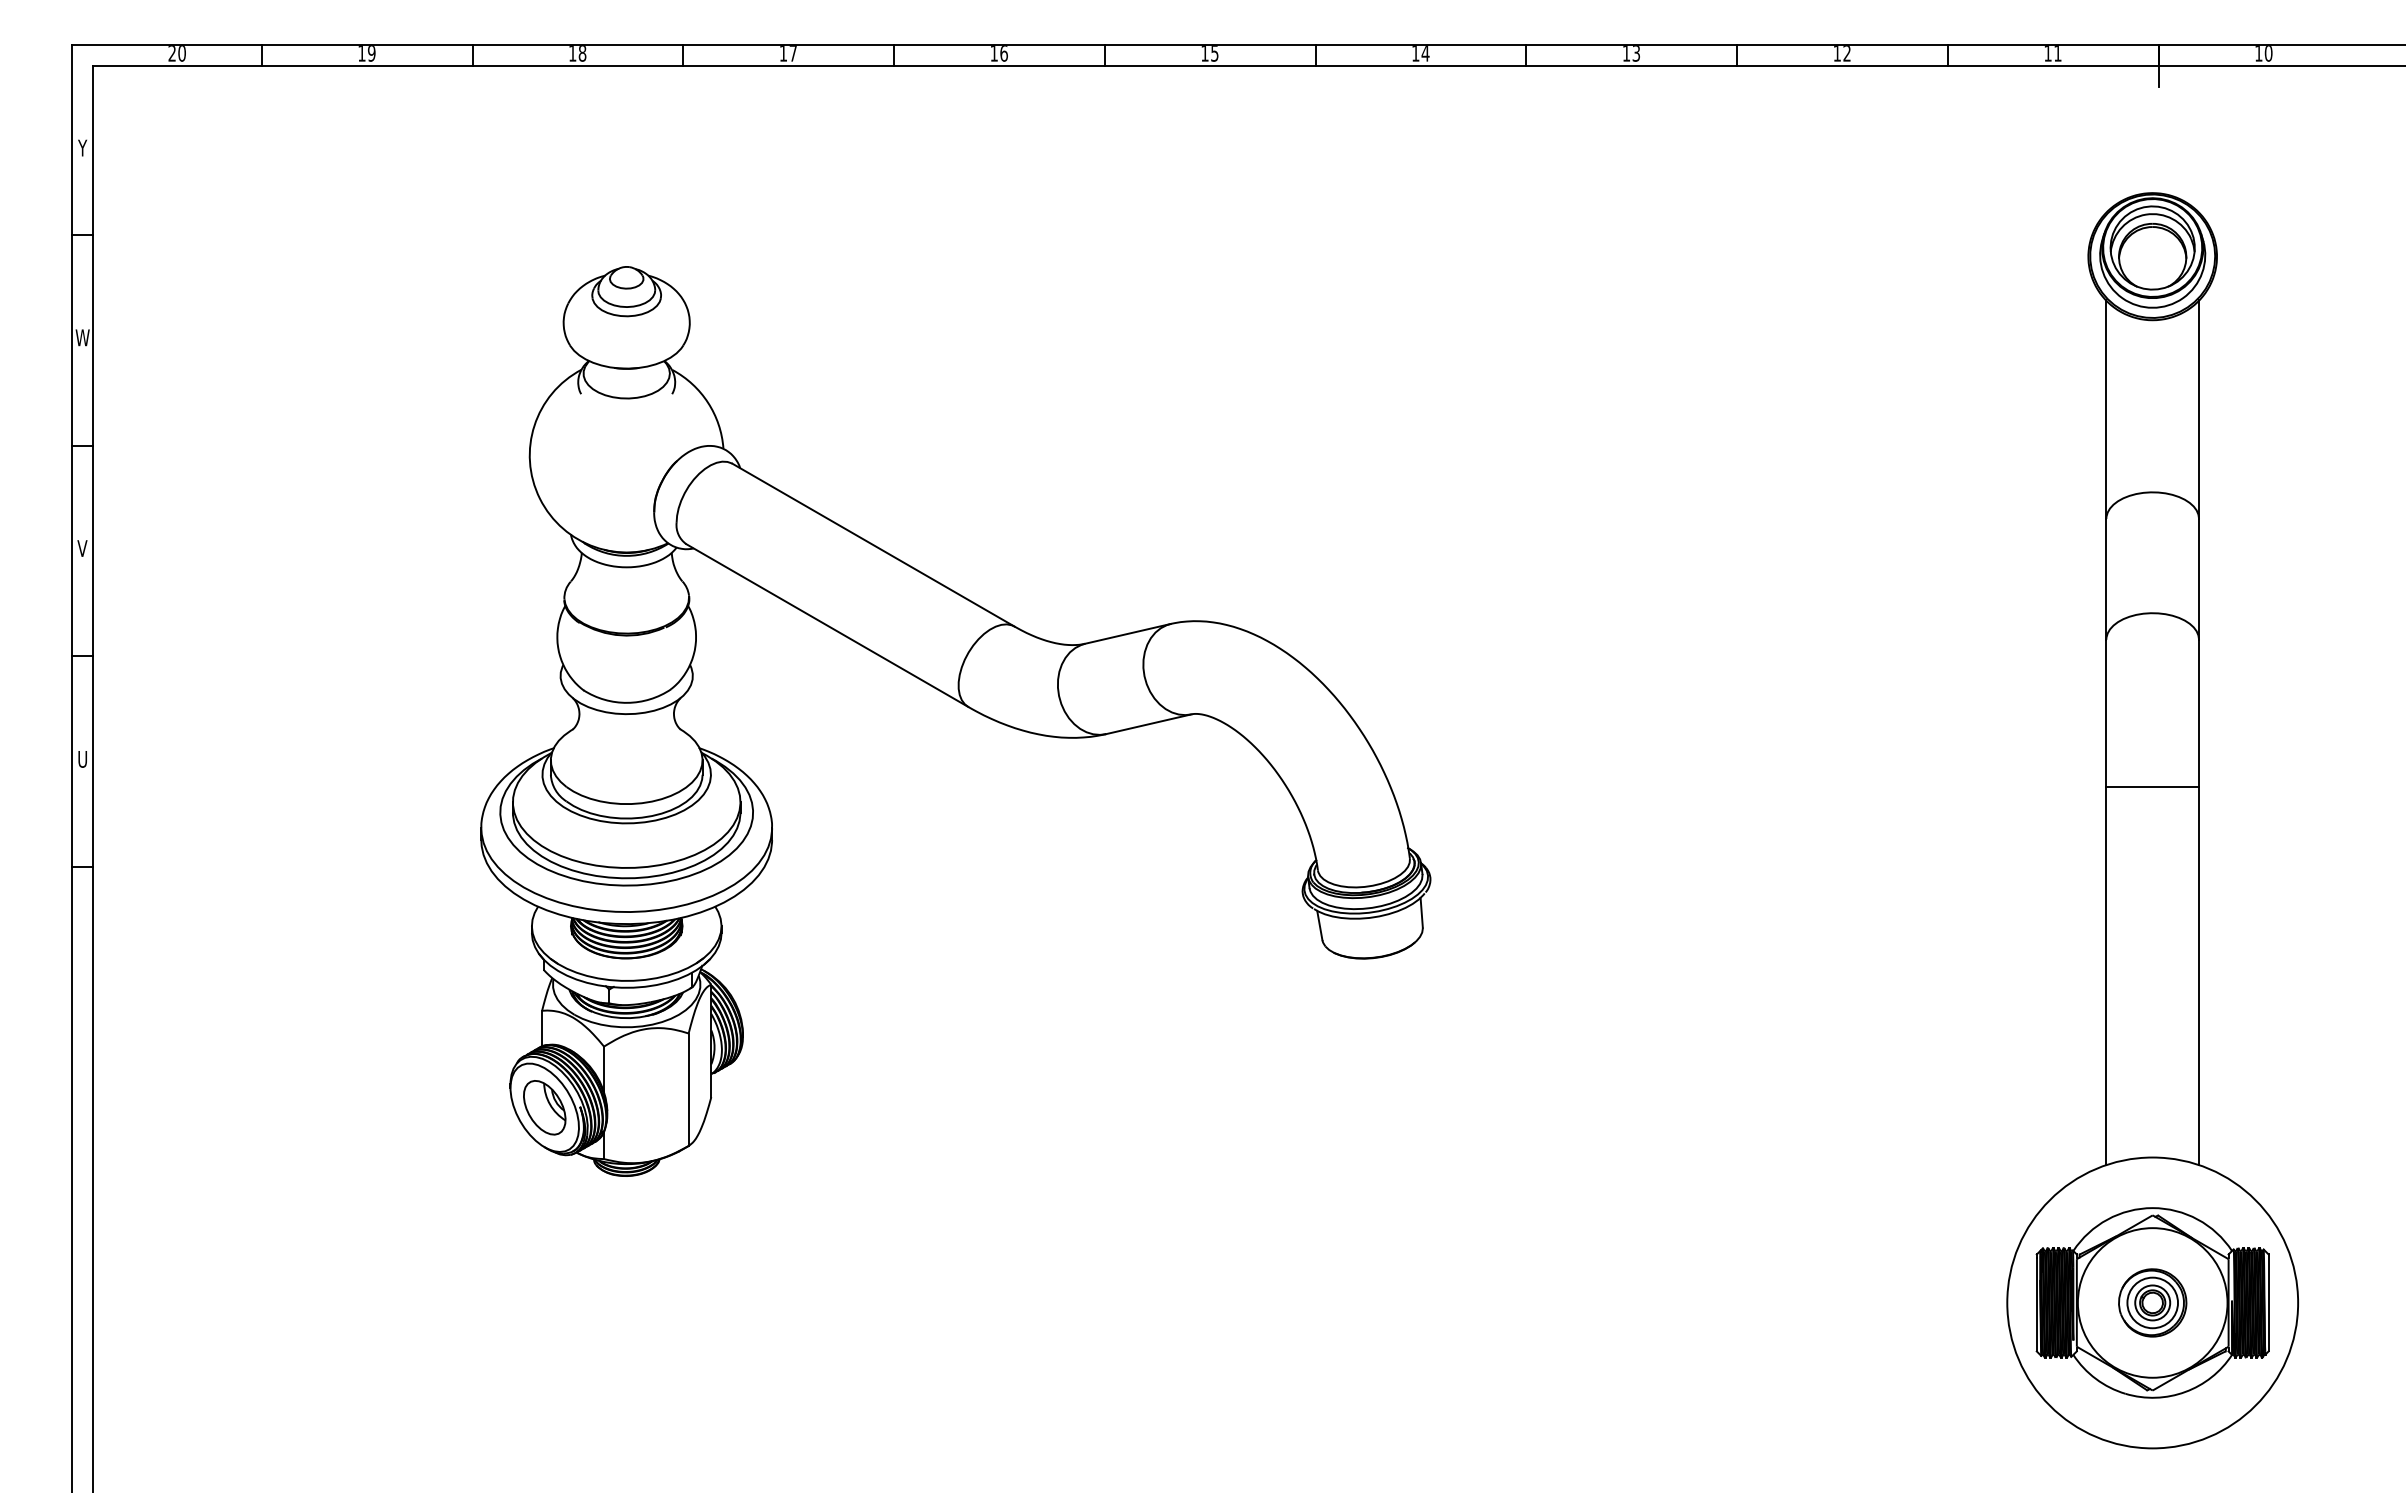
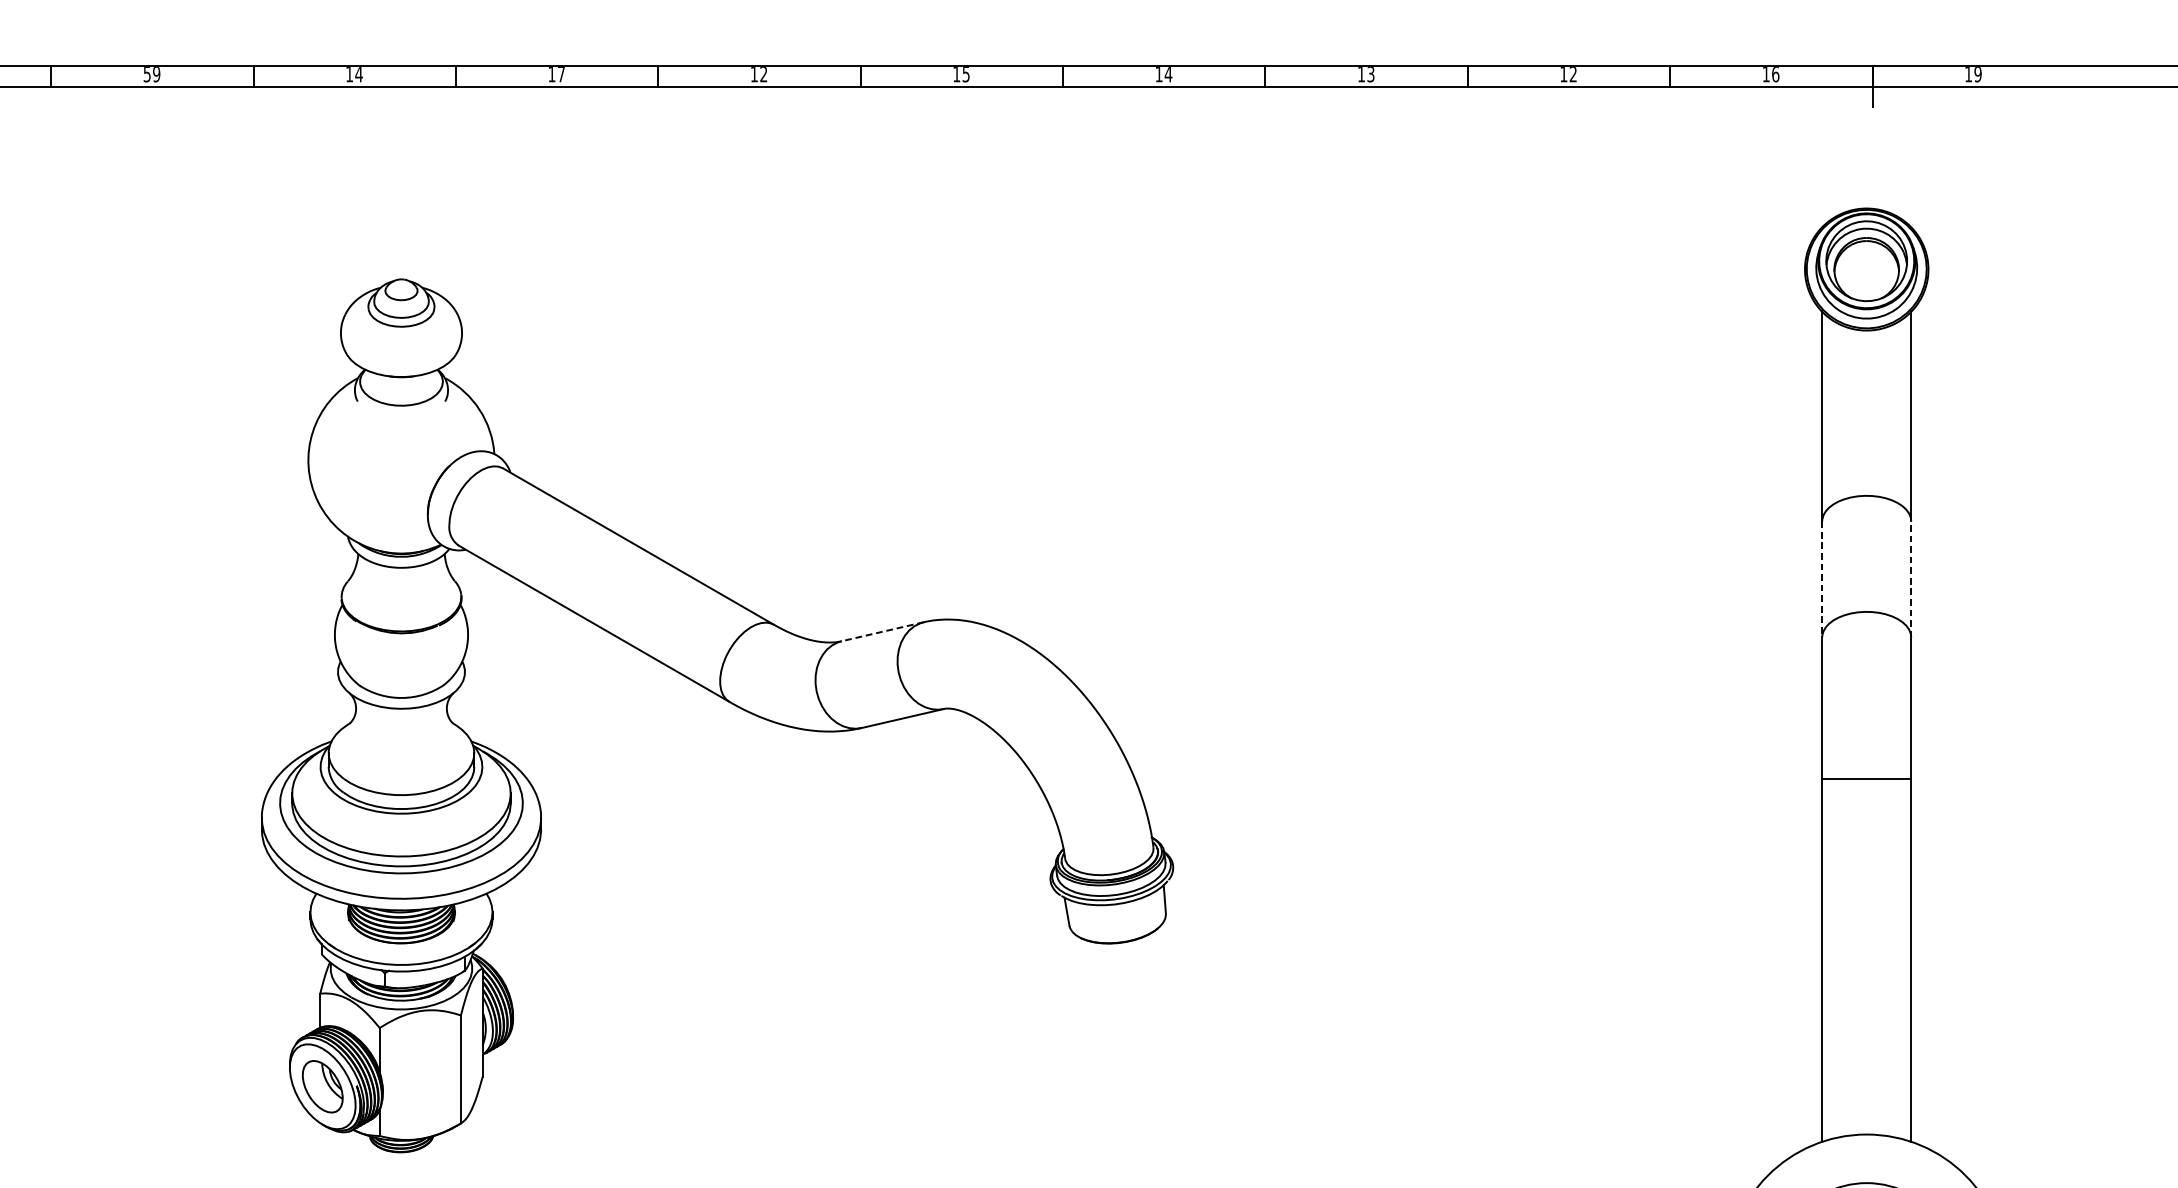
text: (361, 53) -> (146, 74), 19 -> 59
text: (582, 53) -> (359, 74), 18 -> 14
text: (1003, 53) -> (763, 74), 16 -> 12
text: (2057, 53) -> (1775, 74), 11 -> 16
text: (2268, 53) -> (1977, 74), 10 -> 19
line: (2199, 578) -> (1911, 578), solid -> dashed
line: (2106, 579) -> (1822, 579), solid -> dashed
line: (1127, 633) -> (882, 631), solid -> dashed

